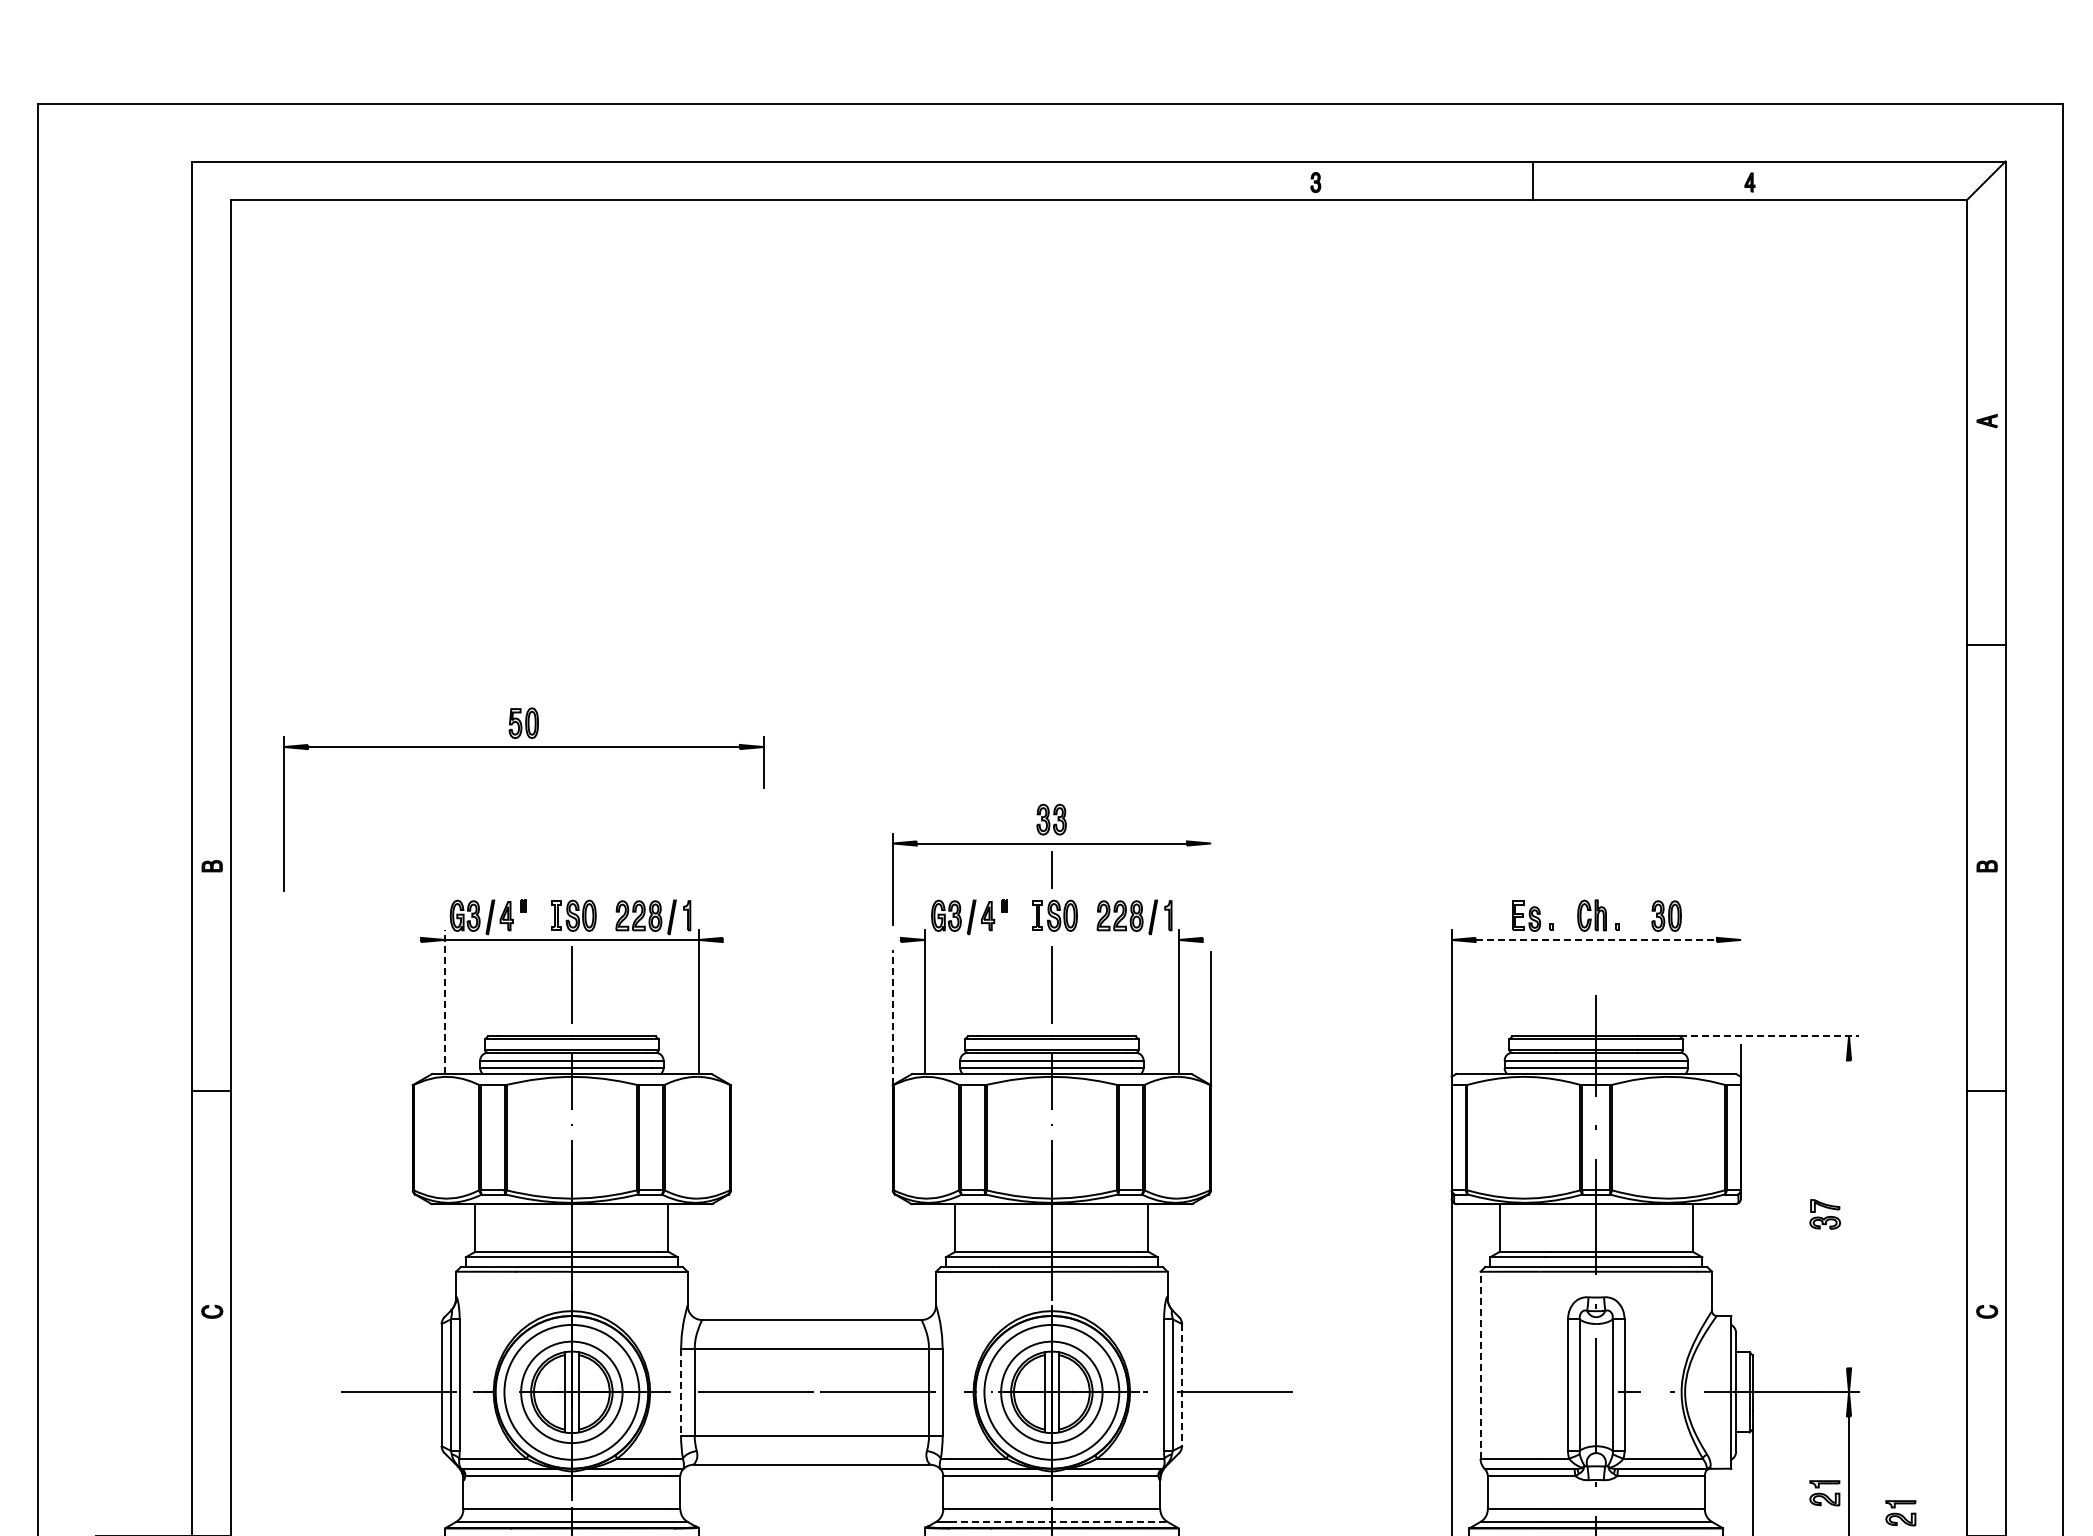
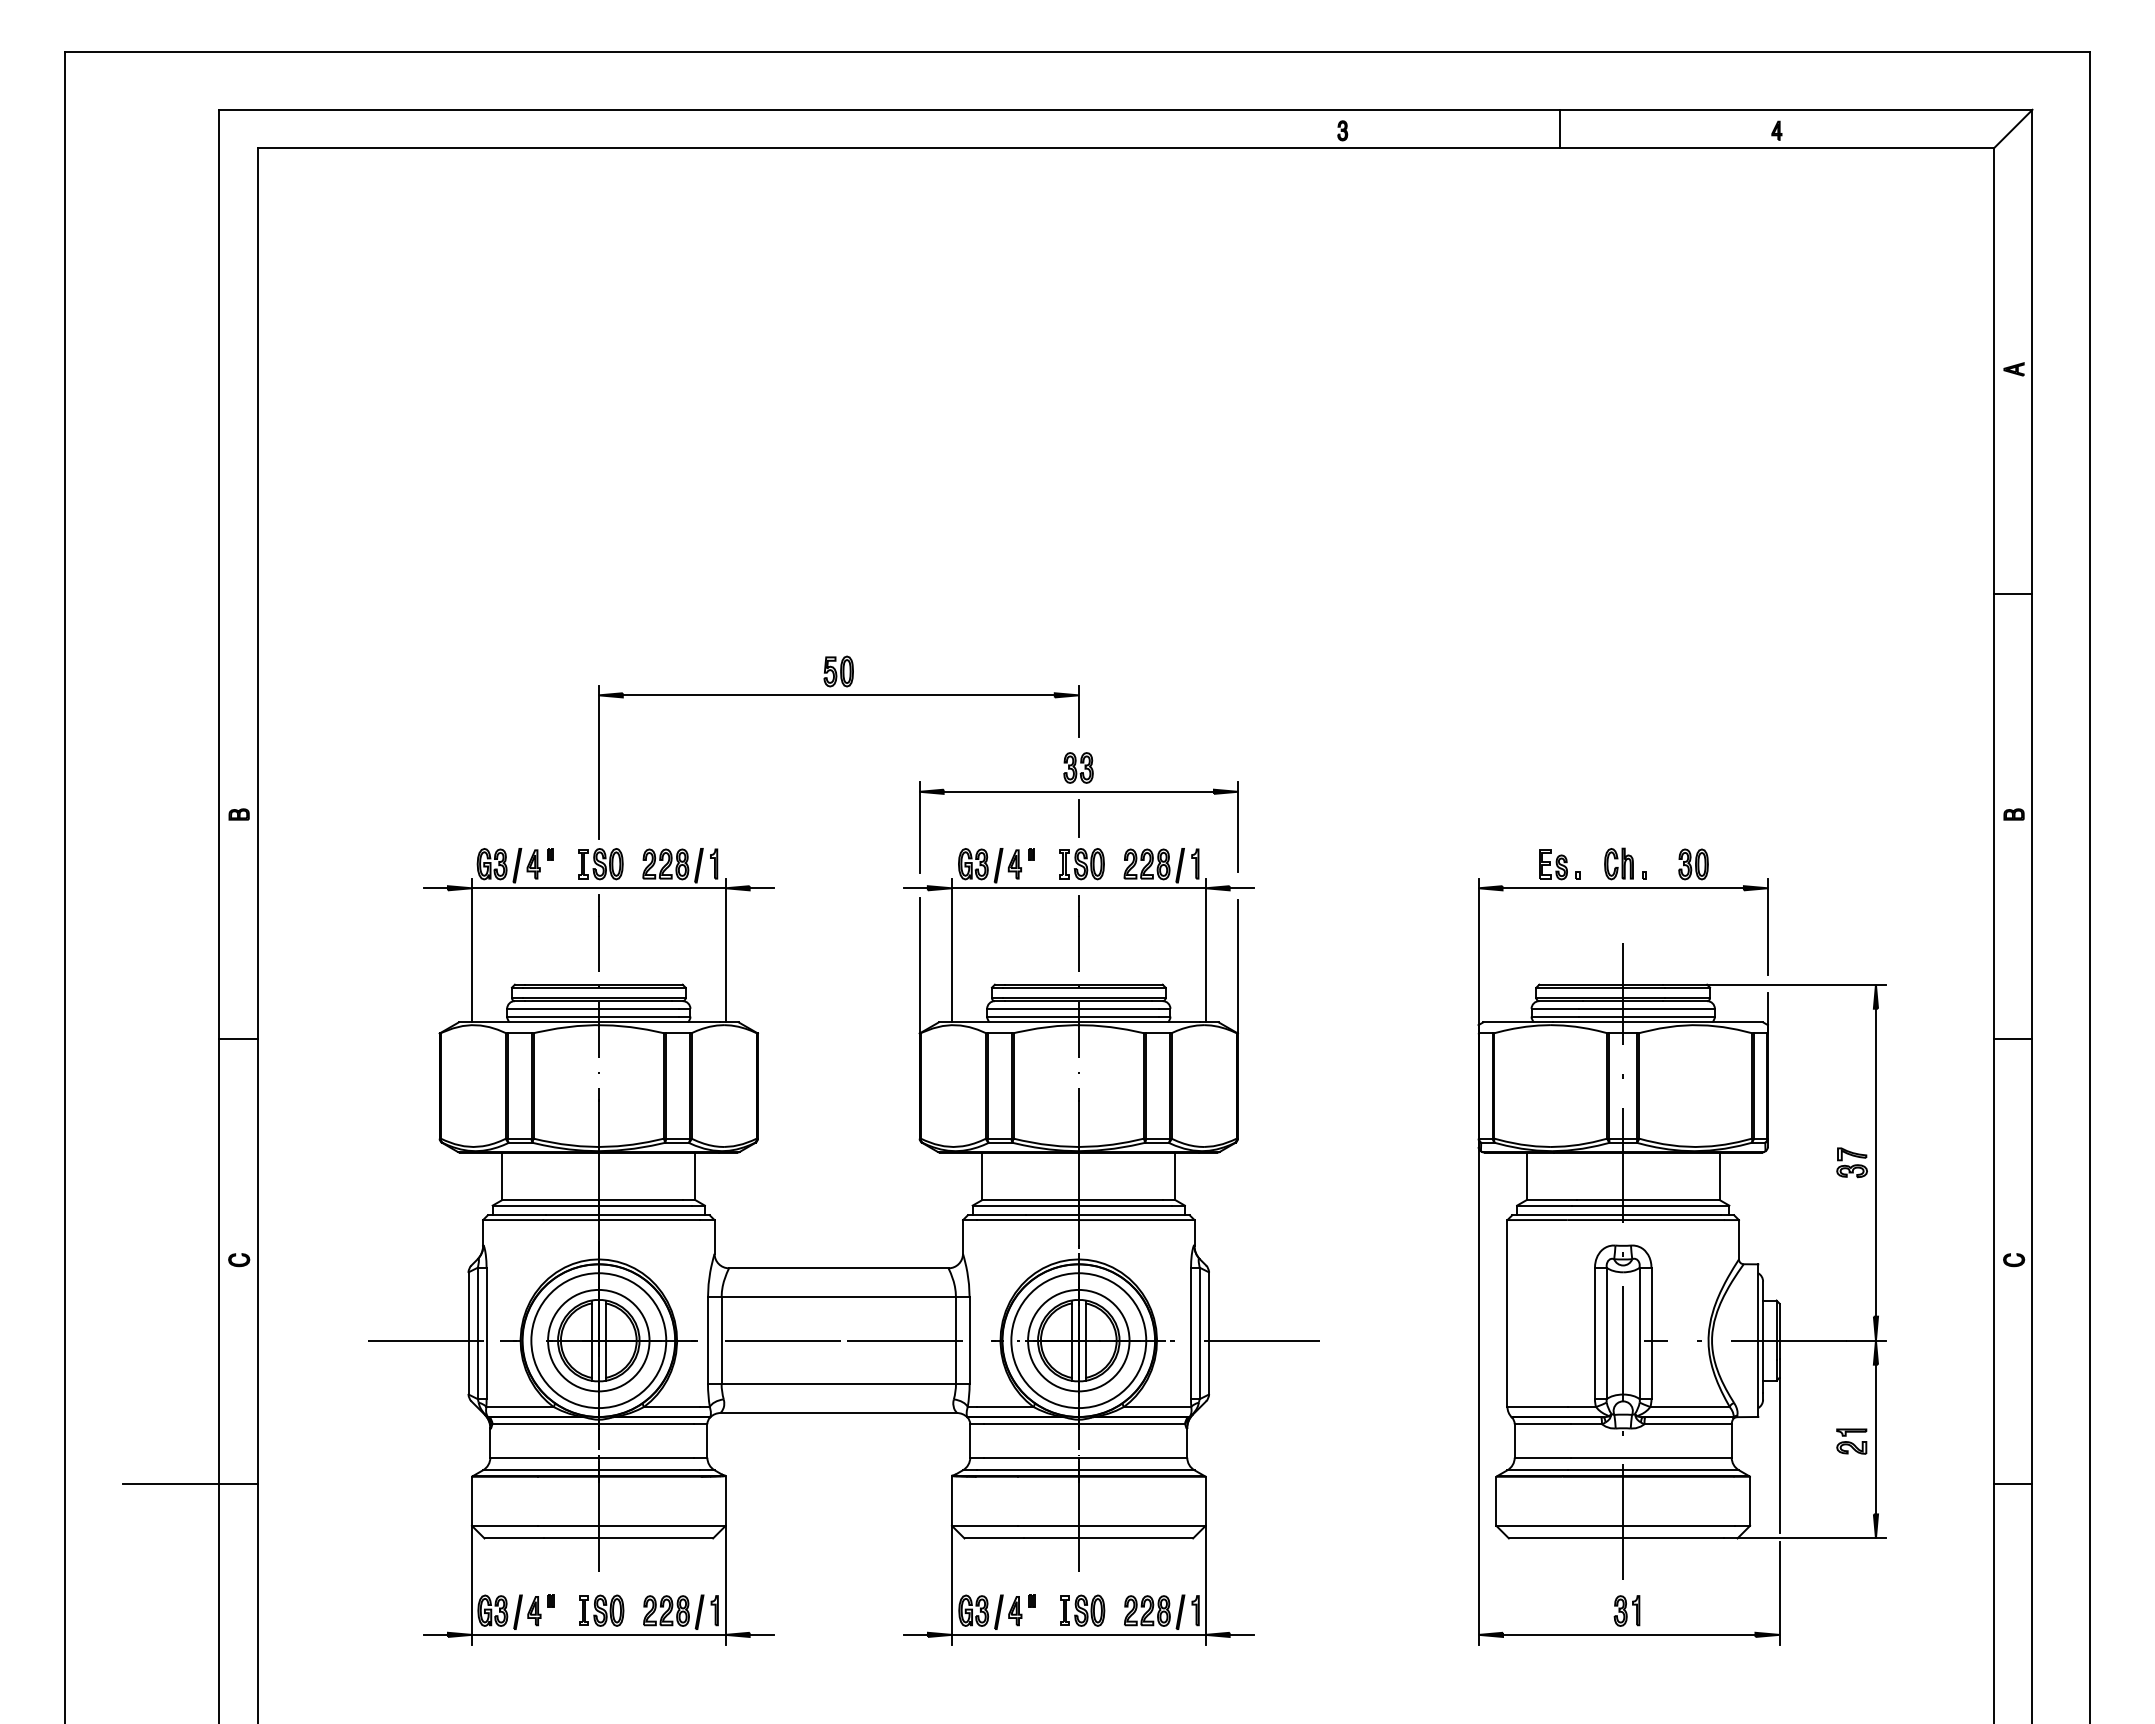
part: (523, 747) -> (838, 695), moved
line: (1210, 879) -> (1237, 827), added
line: (408, 940) -> (435, 888), added
line: (734, 940) -> (761, 888), added
line: (888, 940) -> (915, 888), added
line: (1051, 940) -> (1078, 888), added
line: (1214, 940) -> (1241, 888), added
line: (1596, 940) -> (1623, 888), dashed -> solid
line: (1740, 978) -> (1767, 926), added
line: (444, 1002) -> (471, 950), dashed -> solid
line: (892, 1017) -> (919, 965), dashed -> solid
line: (1769, 1036) -> (1796, 984), dashed -> solid
line: (1848, 1214) -> (1875, 1162), added
line: (1480, 1365) -> (1507, 1313), dashed -> solid
line: (1181, 1385) -> (1208, 1333), dashed -> solid
line: (680, 1393) -> (707, 1341), dashed -> solid
part: (1900, 1513) -> (1927, 1461), removed
line: (1058, 1522) -> (1085, 1470), dashed -> solid

